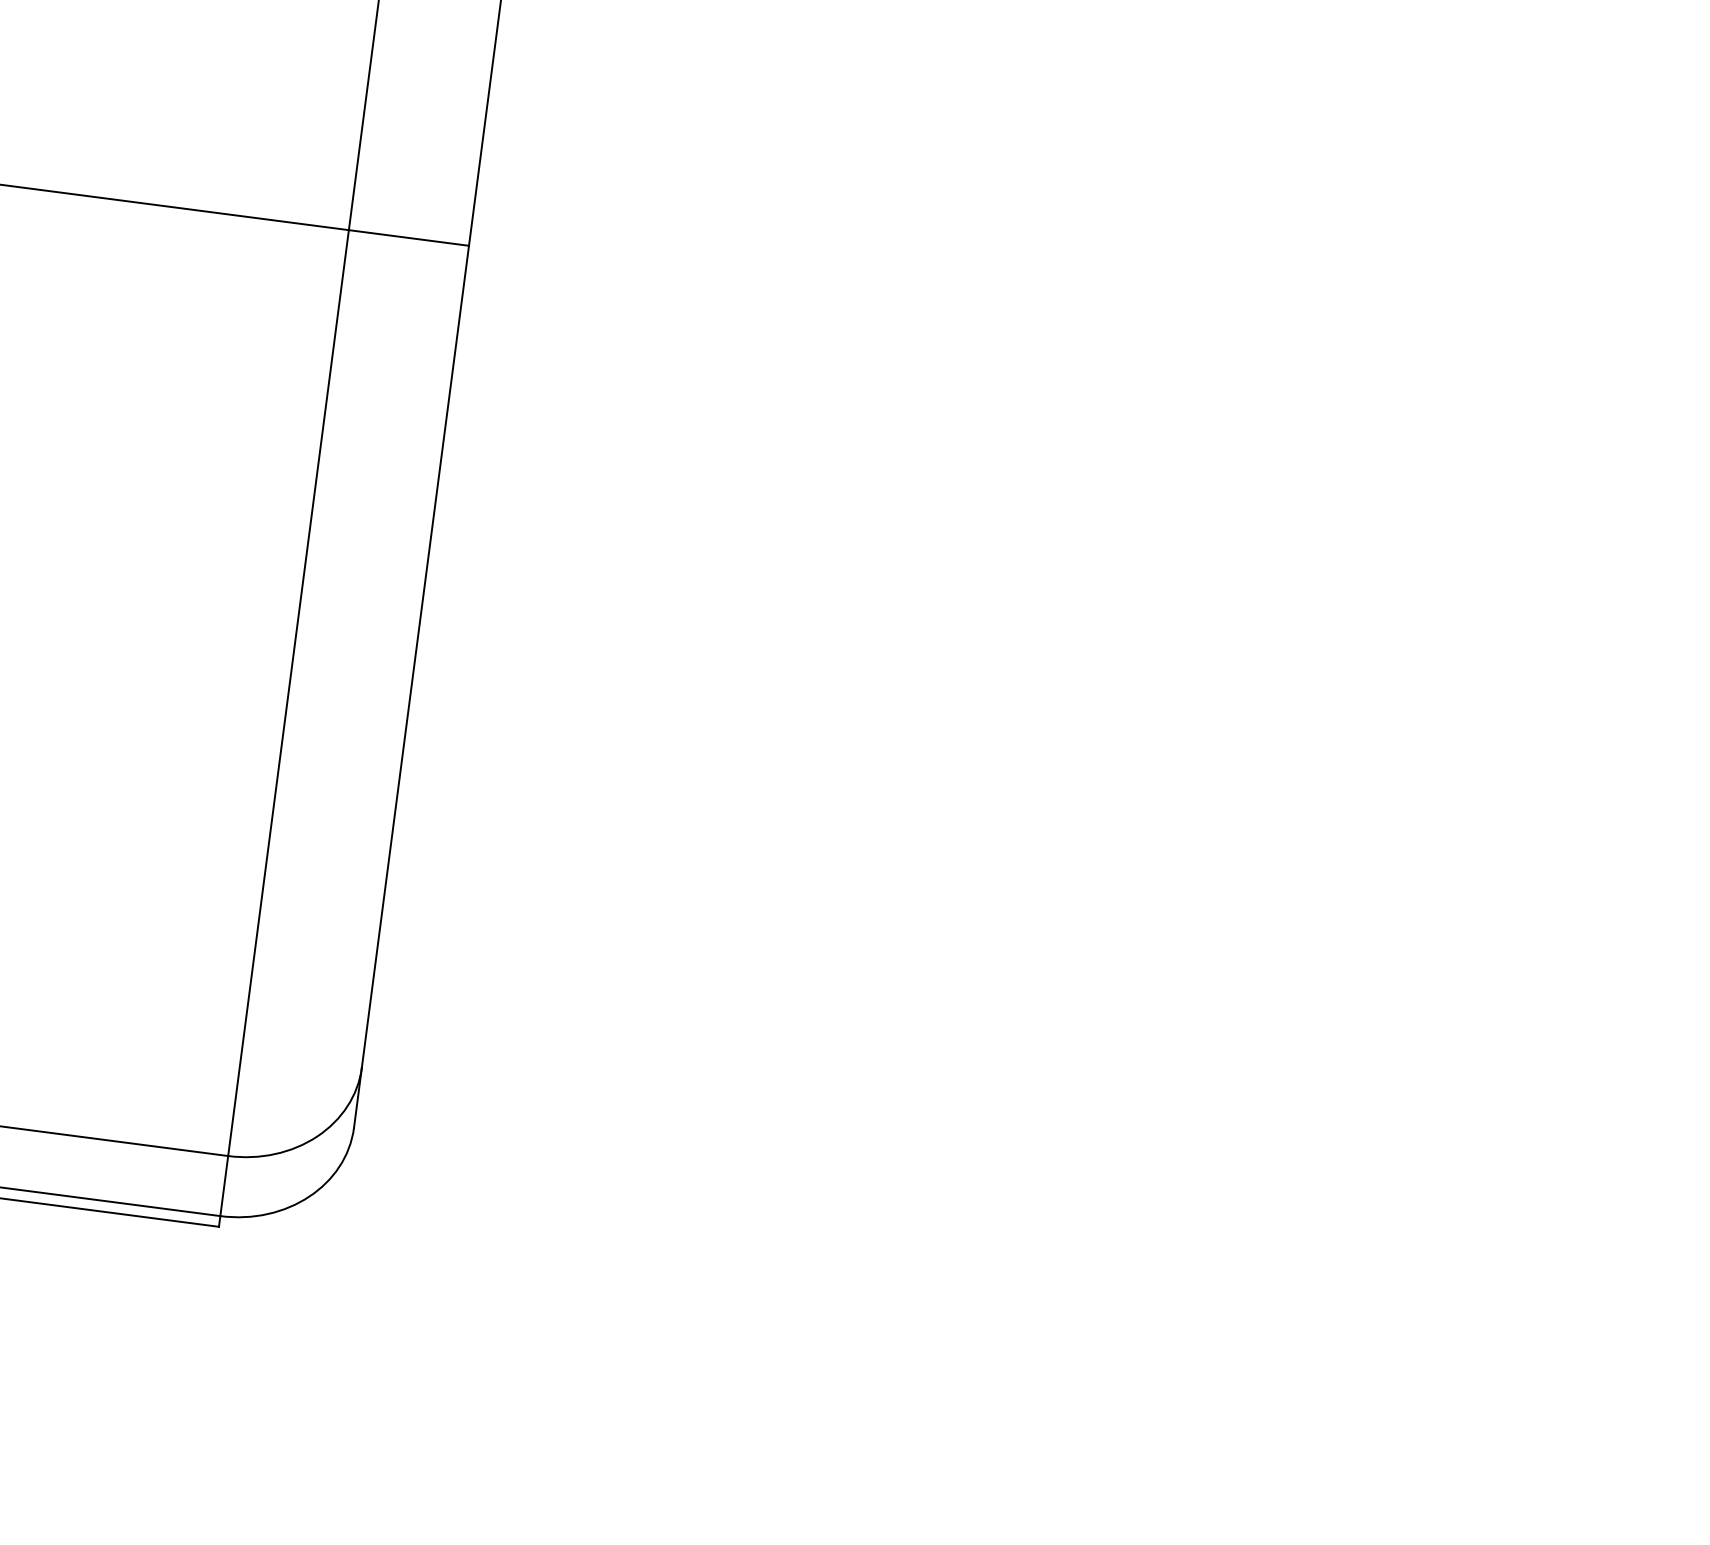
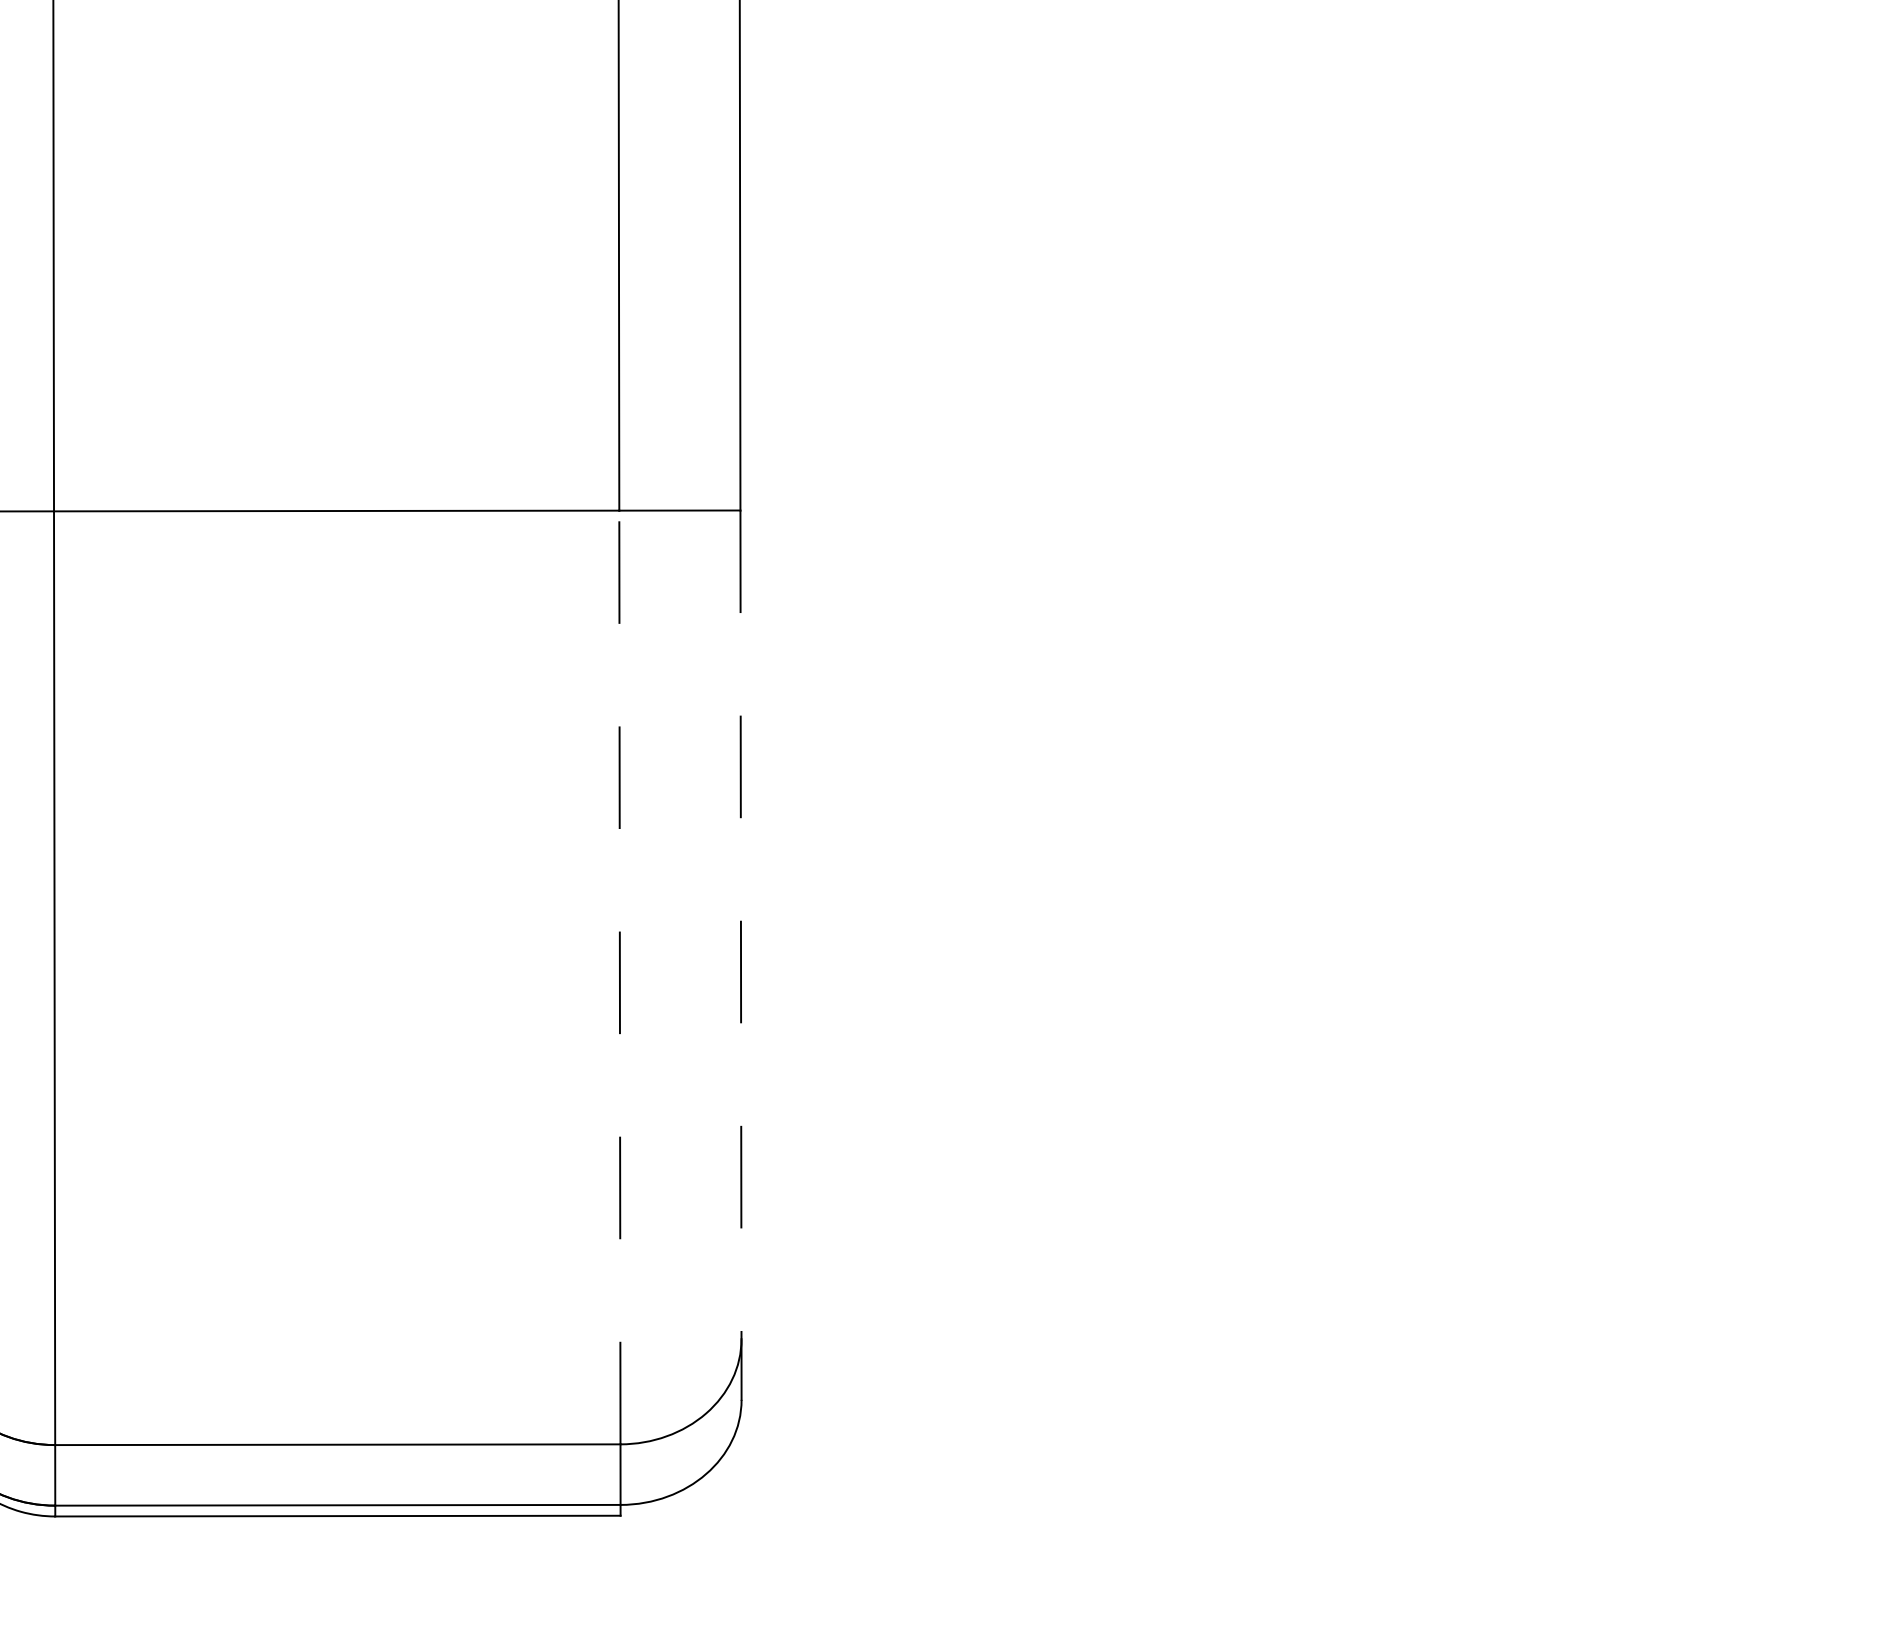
line: (414, 657) -> (740, 925), solid -> dashed
line: (288, 693) -> (619, 977), solid -> dashed

